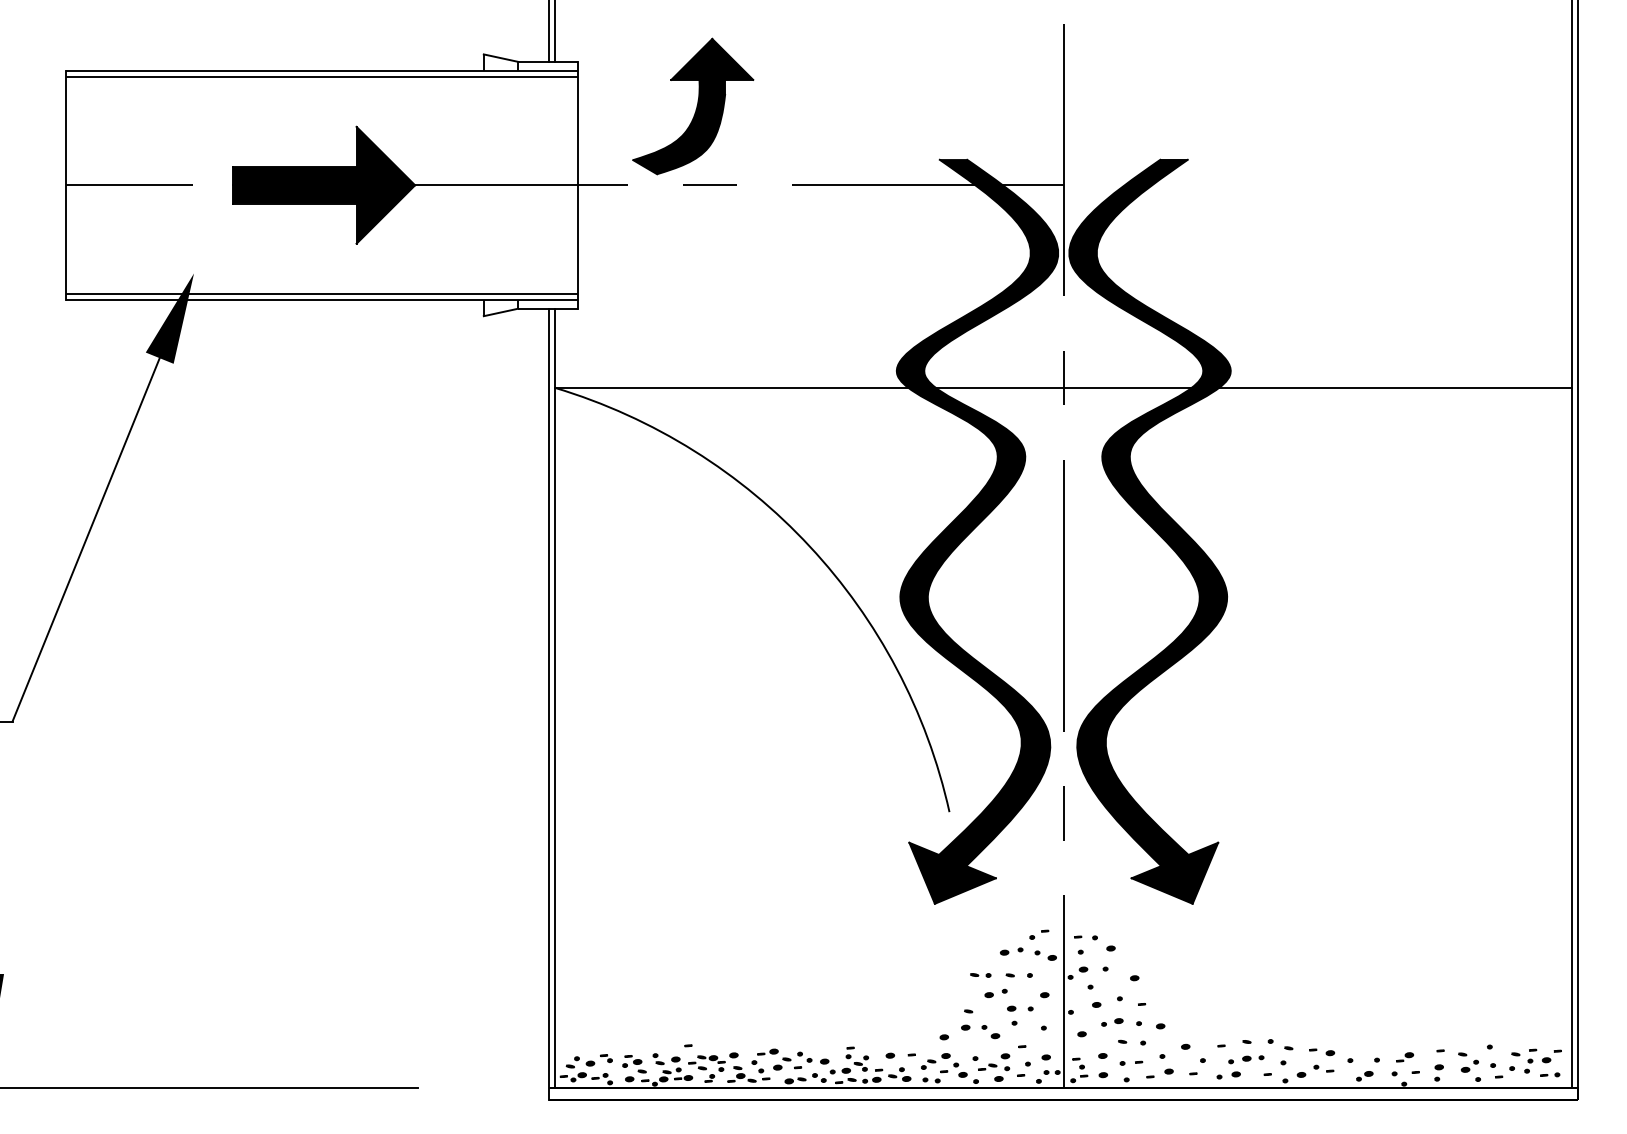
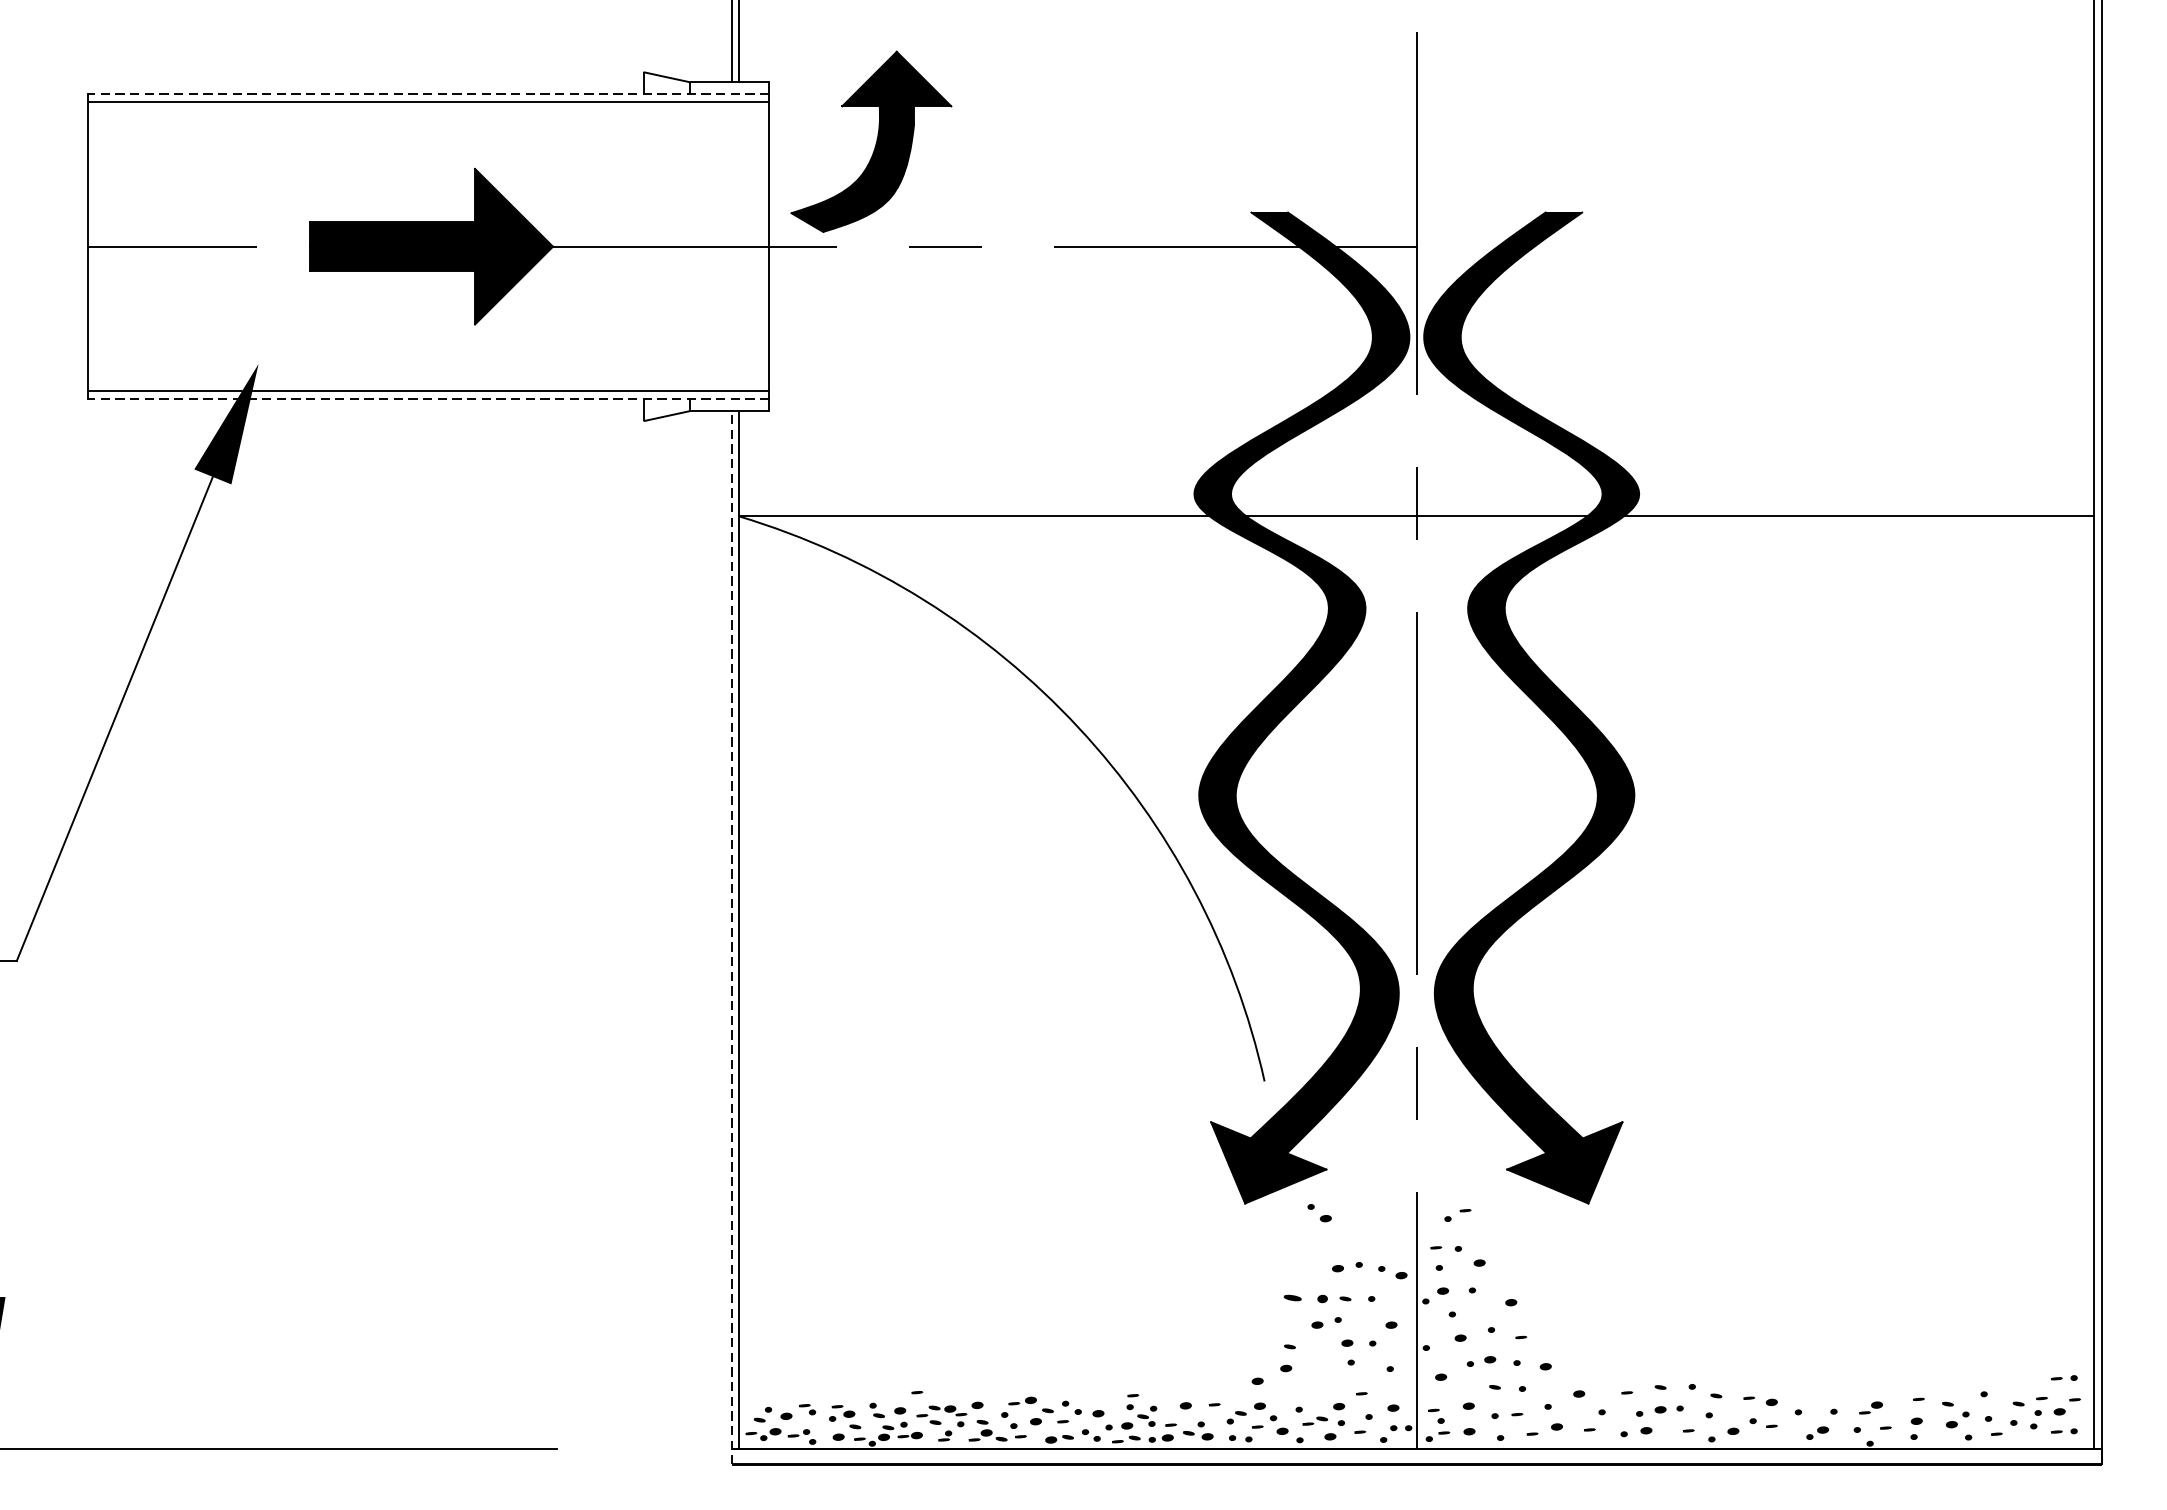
line: (321, 71) -> (428, 95), solid -> dashed
part: (693, 106) -> (871, 141), moved
line: (321, 299) -> (428, 398), solid -> dashed
line: (549, 704) -> (731, 938), solid -> dashed
part: (1039, 934) -> (1457, 1215), moved
part: (980, 975) -> (1305, 1298), size x1.6
part: (990, 1032) -> (1319, 1213), moved
part: (1550, 1034) -> (2064, 1377), added

